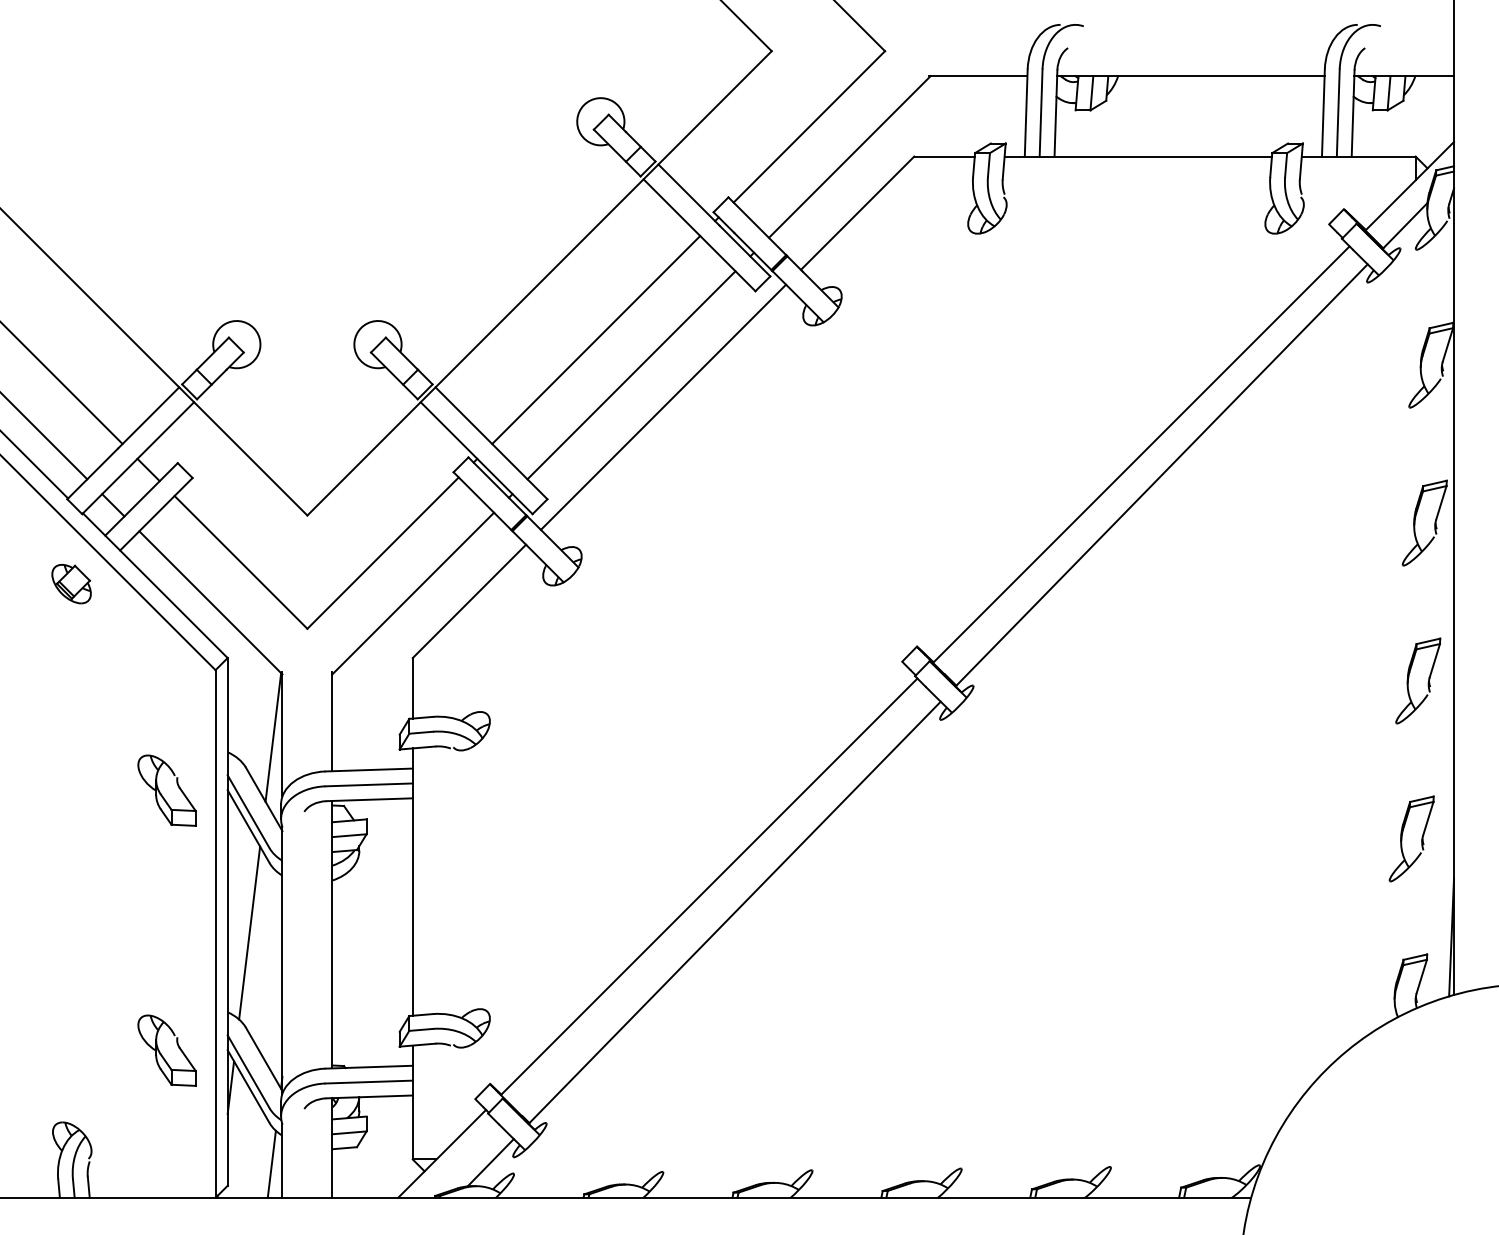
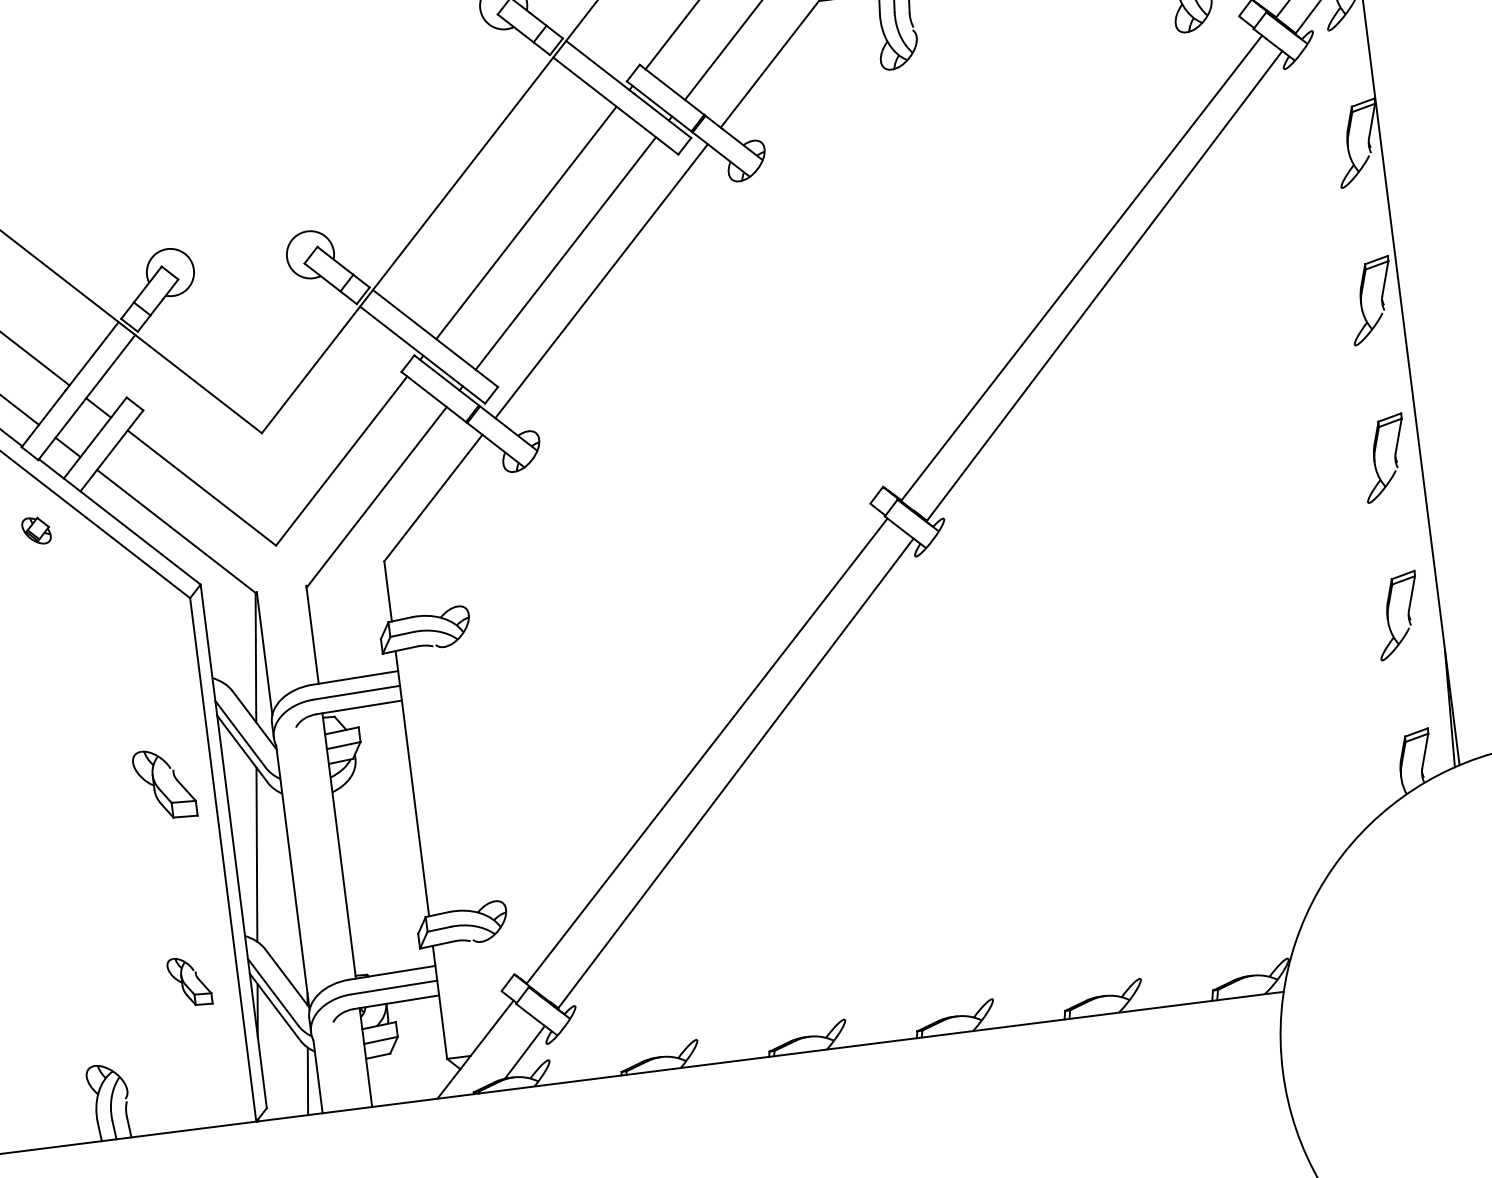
part: (71, 584) -> (36, 531), size x0.7
part: (166, 790) -> (164, 784), moved
part: (166, 1050) -> (189, 981), size x0.7

